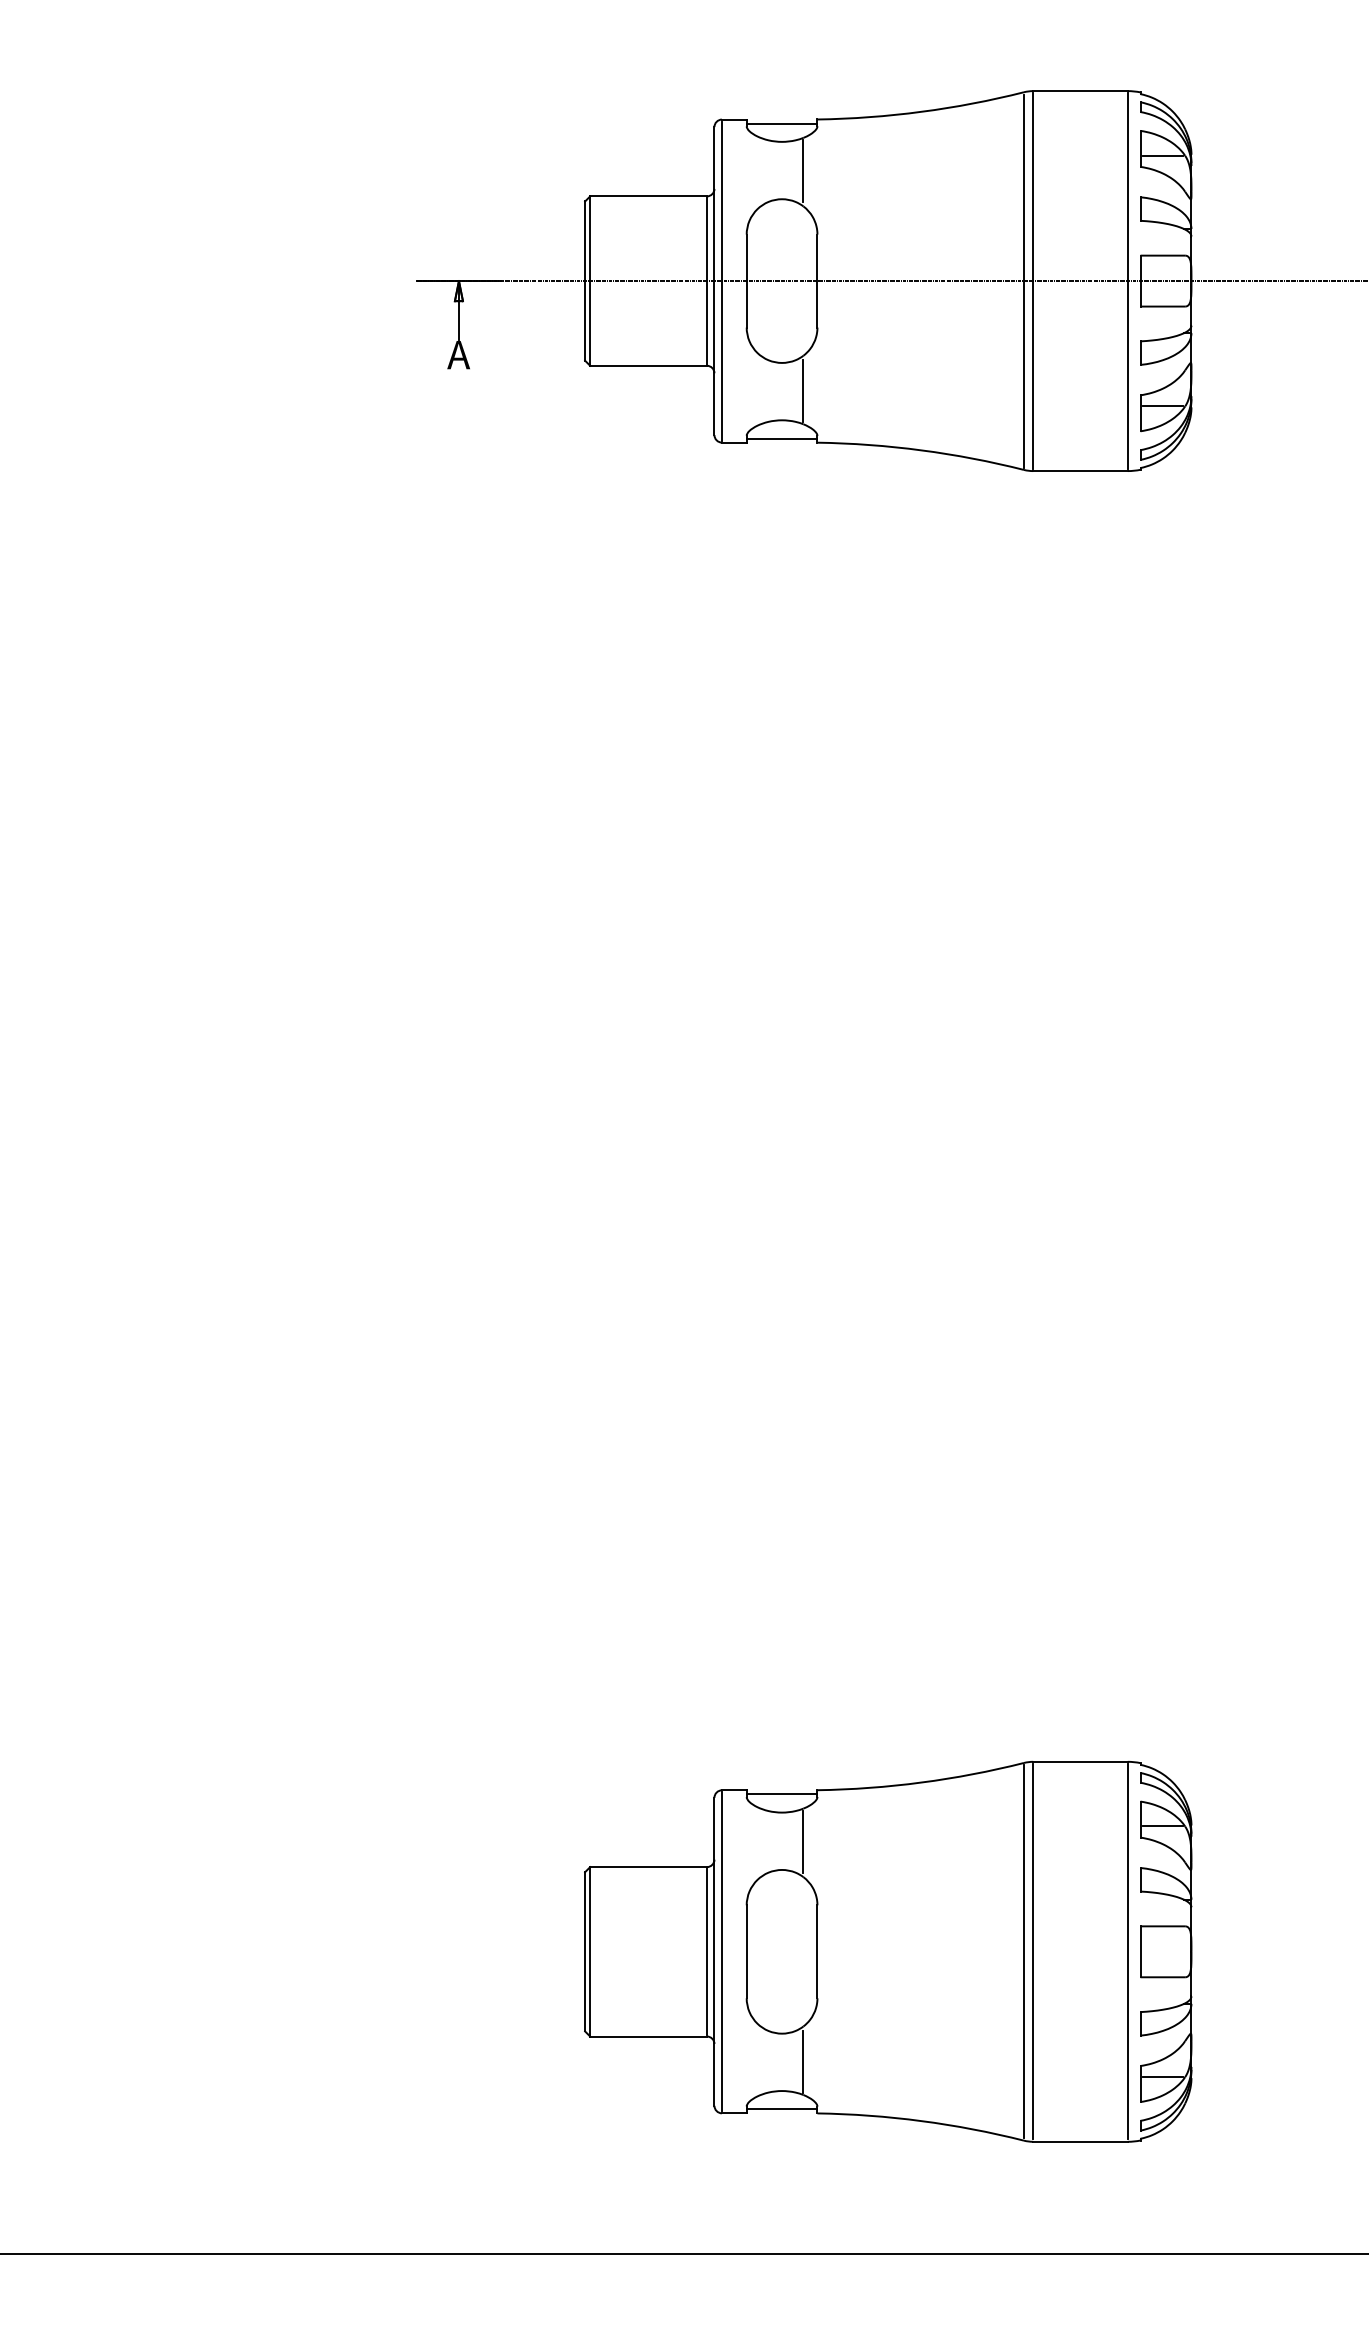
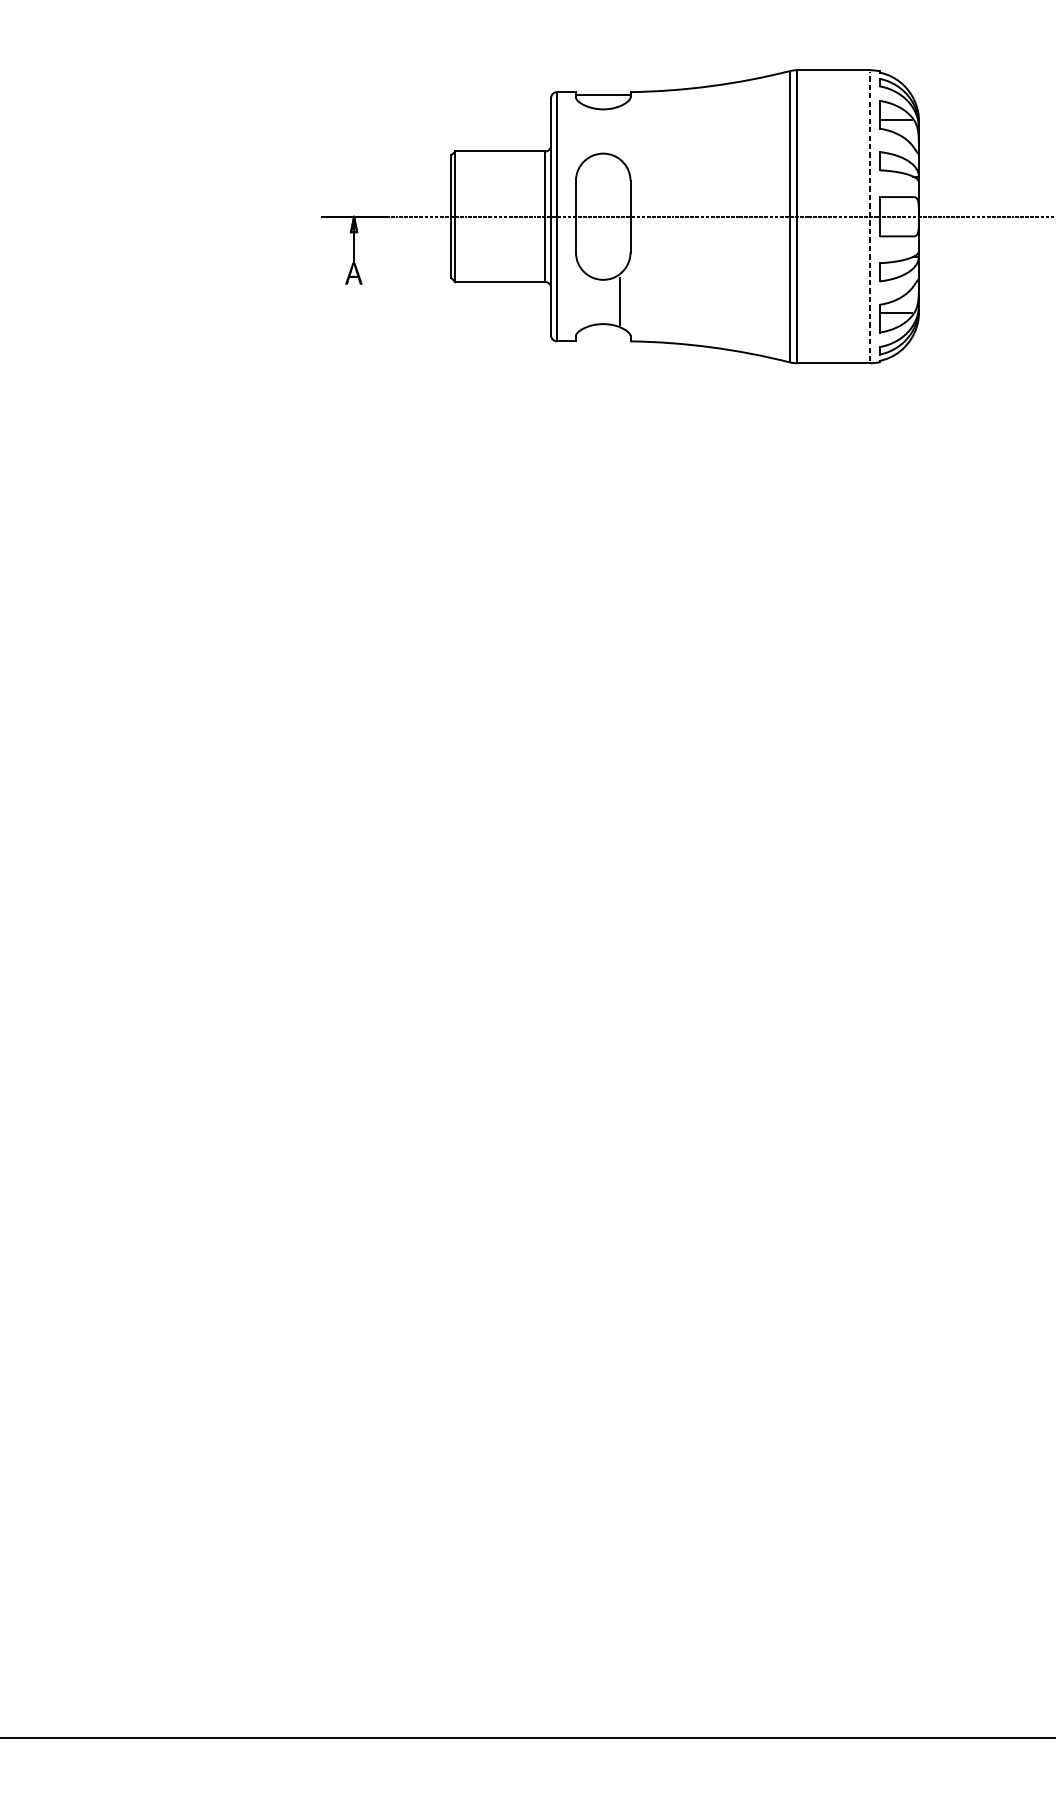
line: (803, 171) -> (619, 132), removed
line: (1127, 281) -> (869, 217), solid -> dashed
line: (781, 438) -> (602, 338), removed
part: (888, 1951) -> (685, 1504), removed

